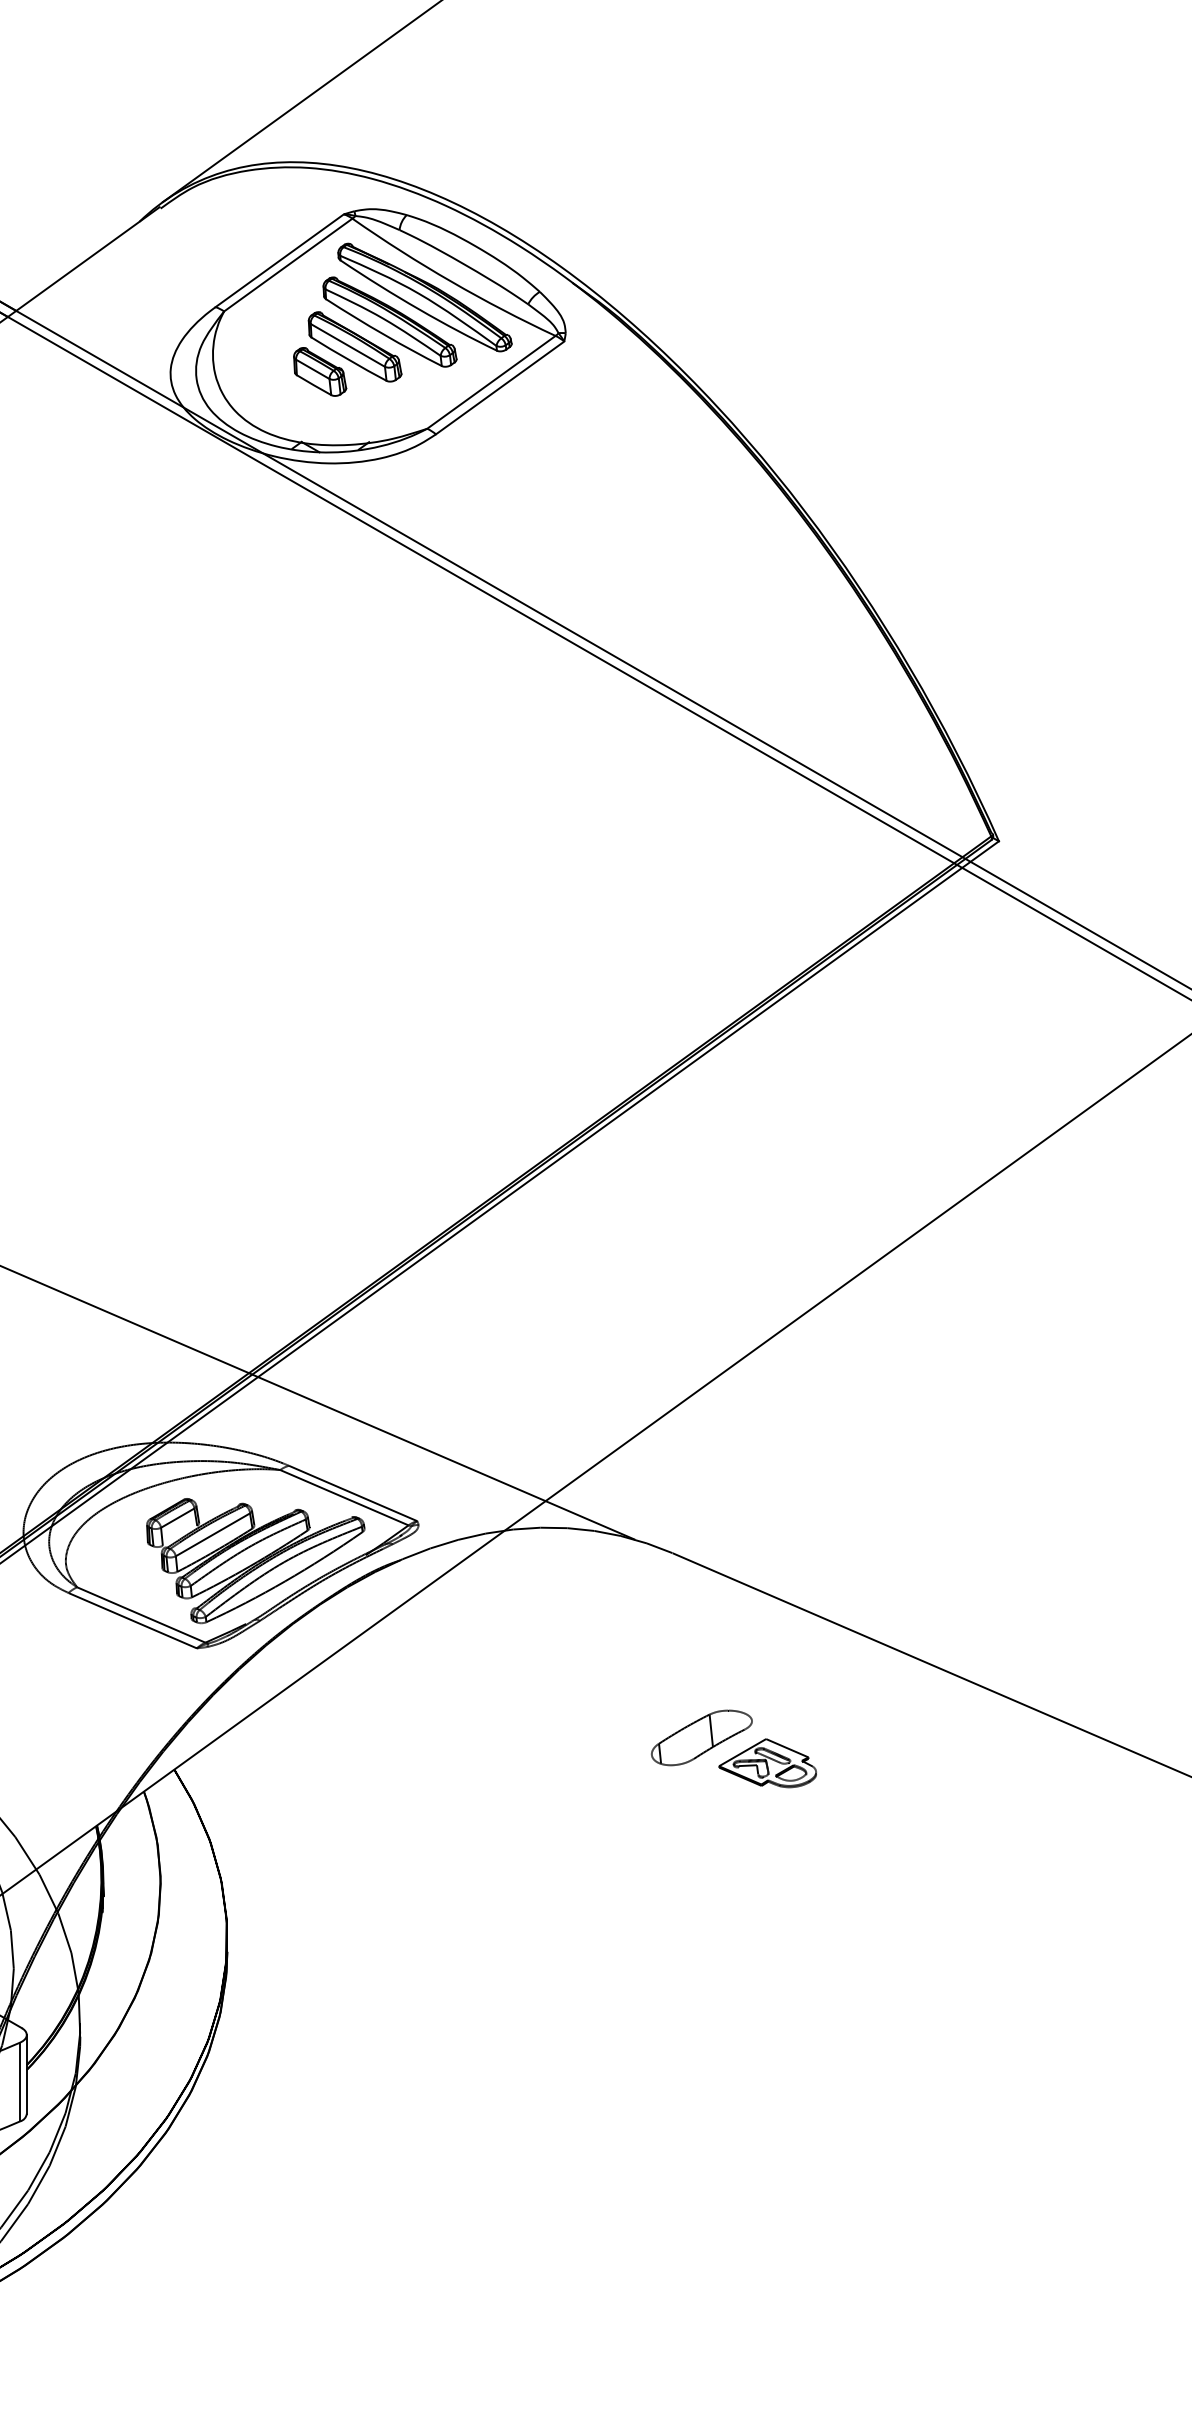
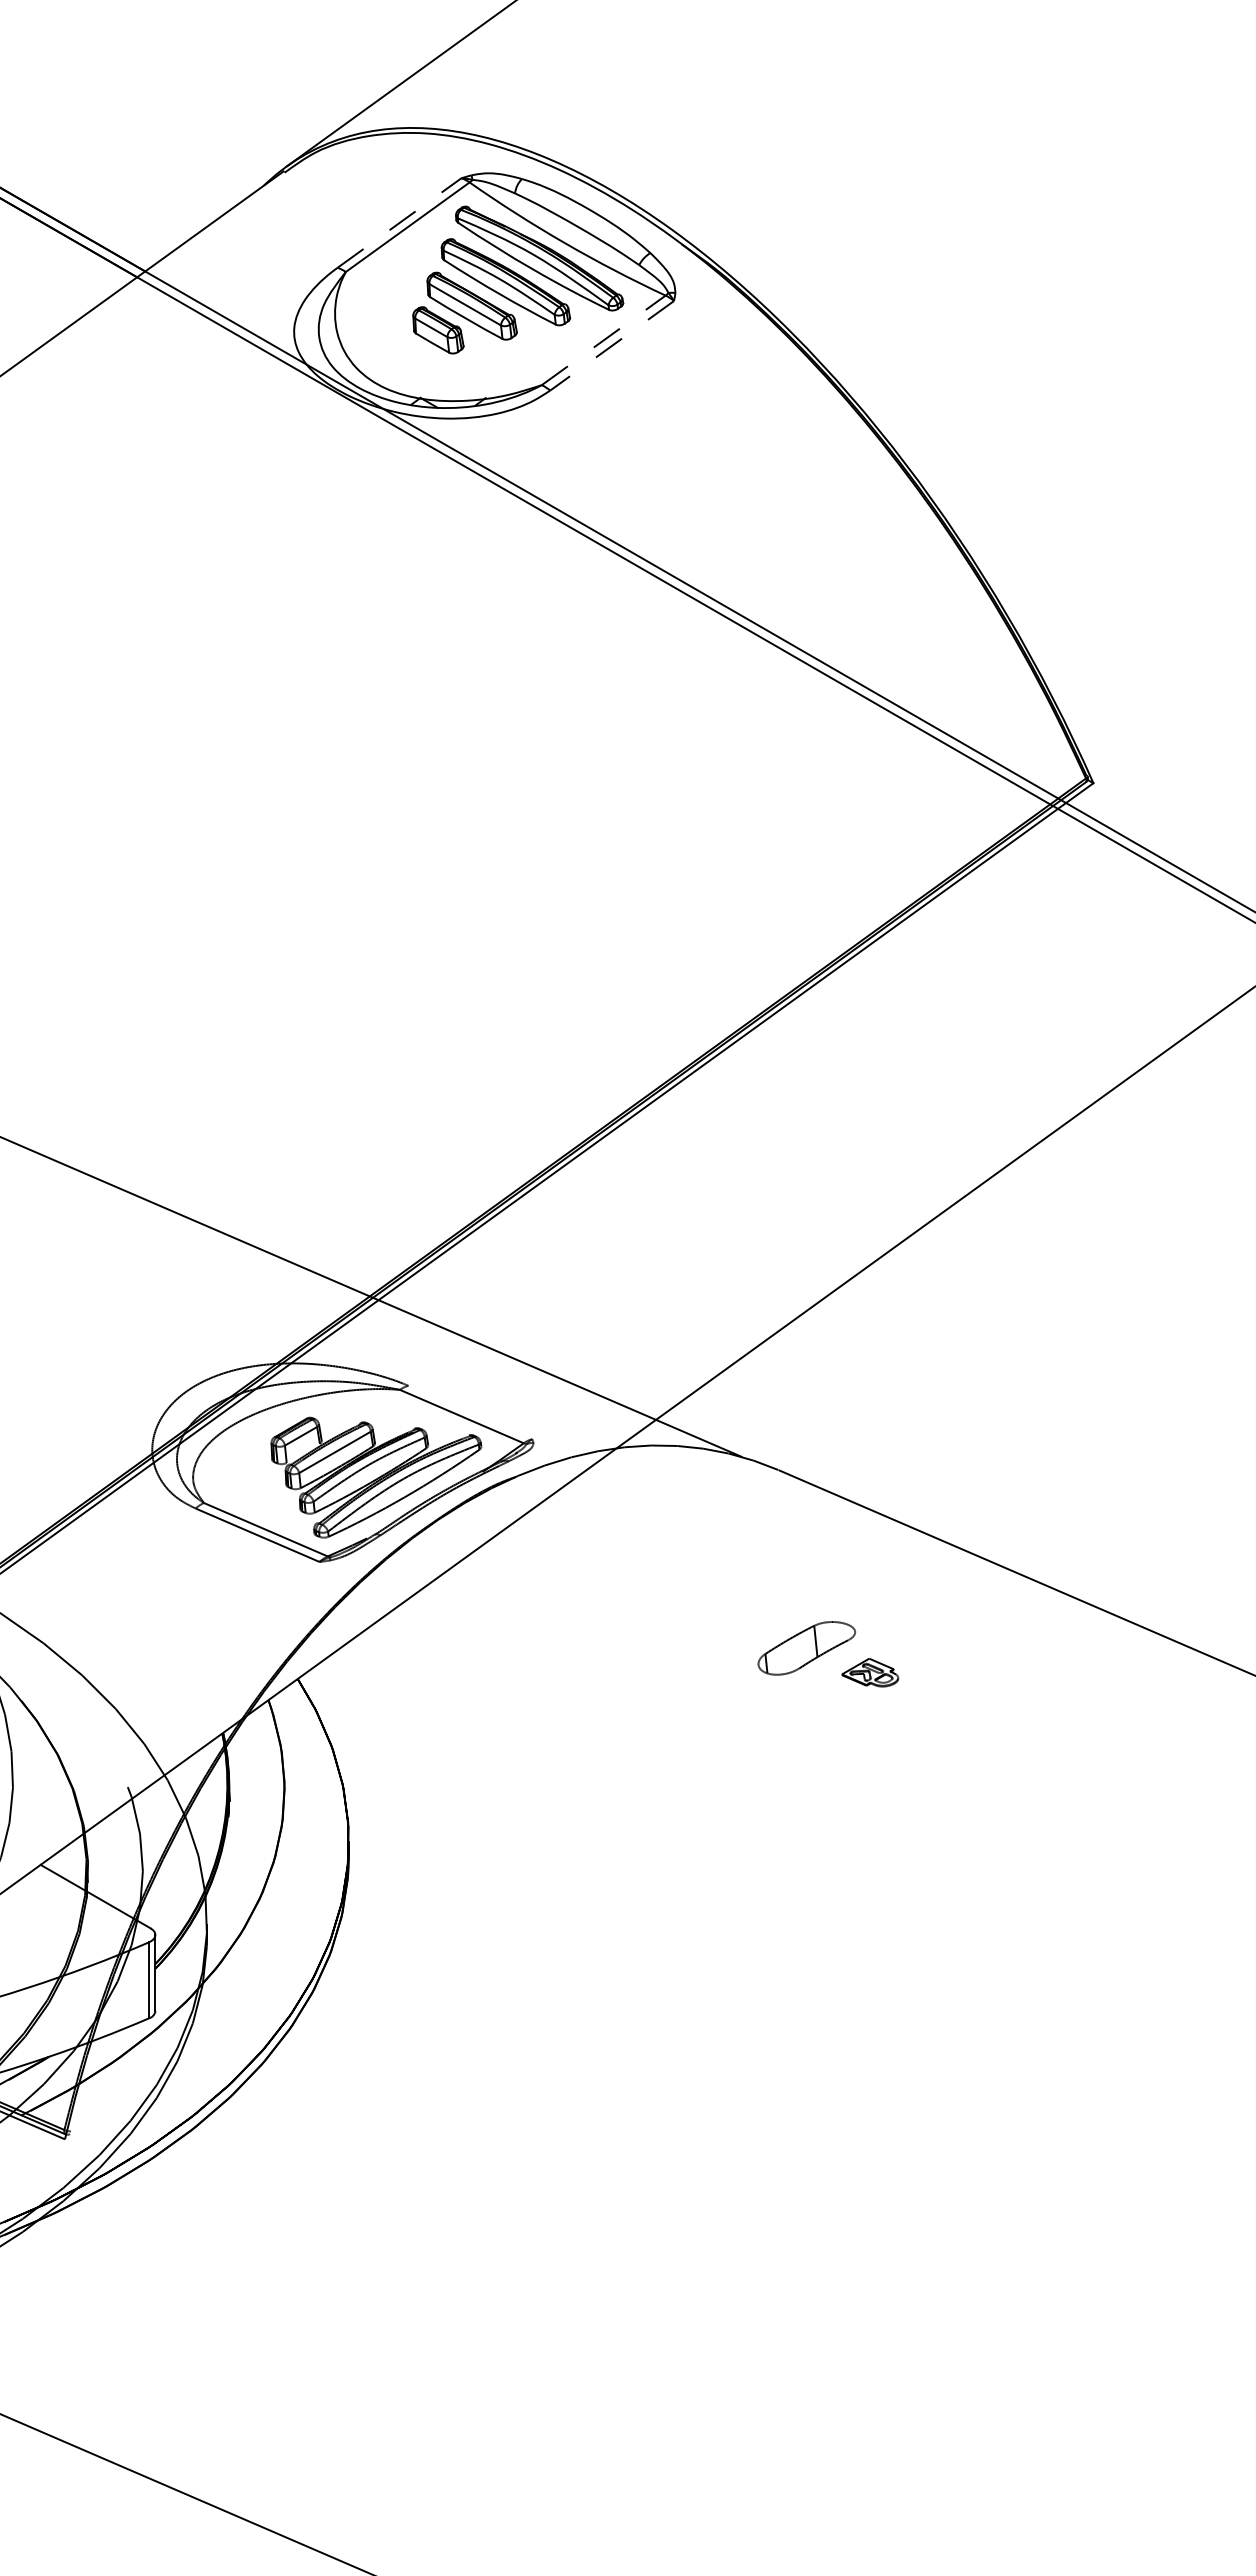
line: (279, 260) -> (399, 222), solid -> dashed
line: (492, 382) -> (604, 340), solid -> dashed
line: (499, 388) -> (611, 346), solid -> dashed
line: (353, 1493) -> (470, 1412), removed
part: (766, 1762) -> (869, 1672), size x0.6

